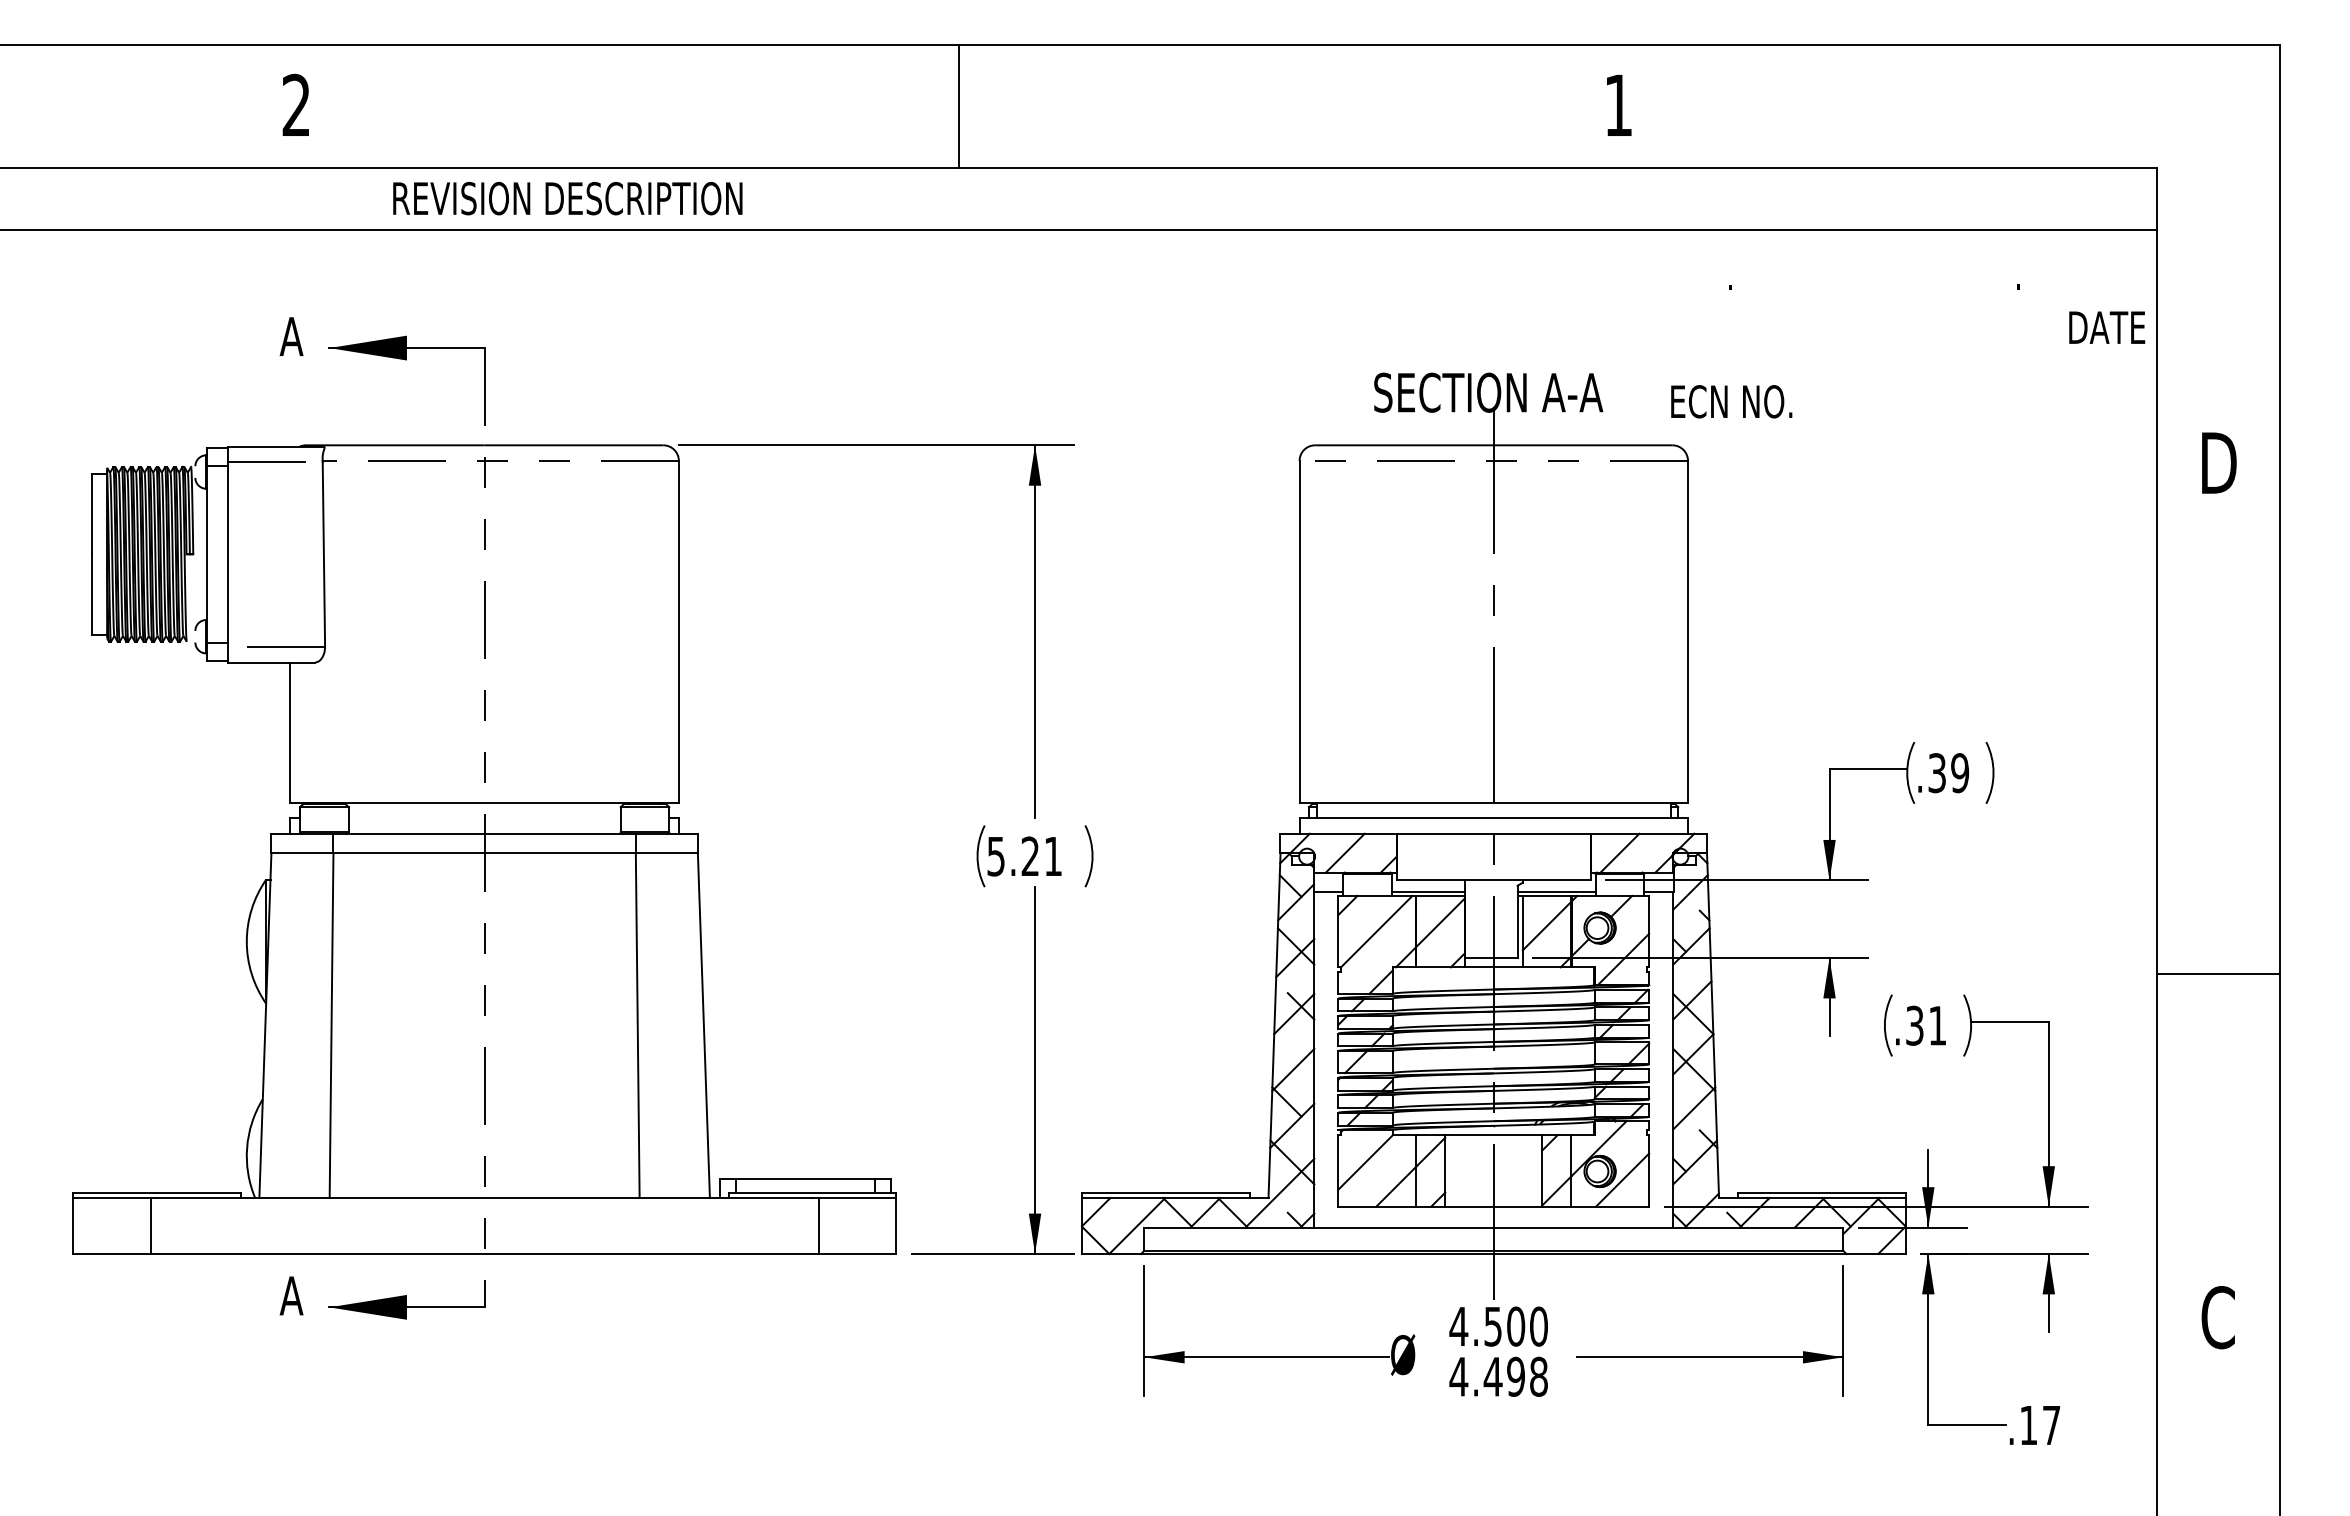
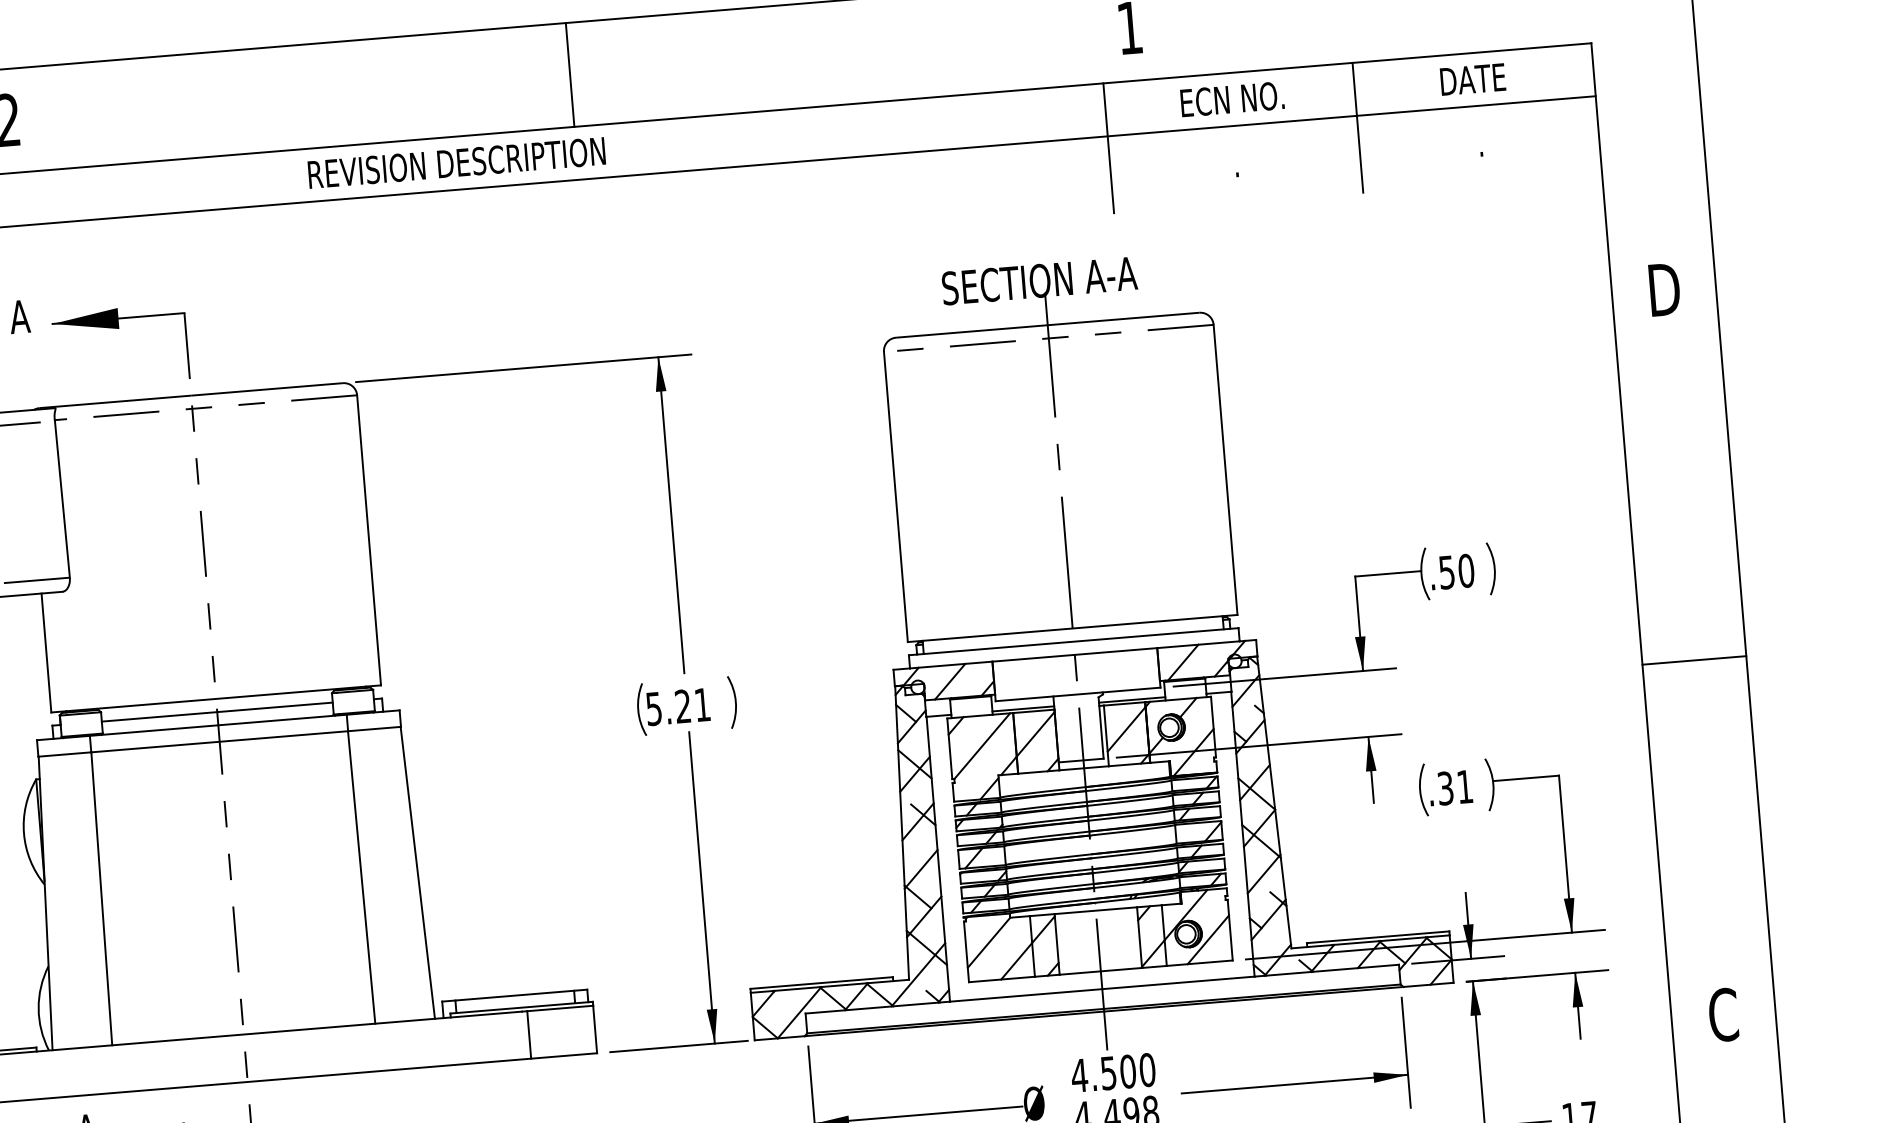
text: (567, 198) -> (456, 162), moved
line: (1582, 243) -> (1108, 147), added
line: (1875, 243) -> (1357, 127), added
text: (2107, 327) -> (1473, 79), moved
text: (1731, 401) -> (1232, 99), moved
text: (1949, 773) -> (1457, 571), .39 -> .50
line: (484, 818) -> (217, 712), added
line: (2218, 973) -> (1694, 660), moved

